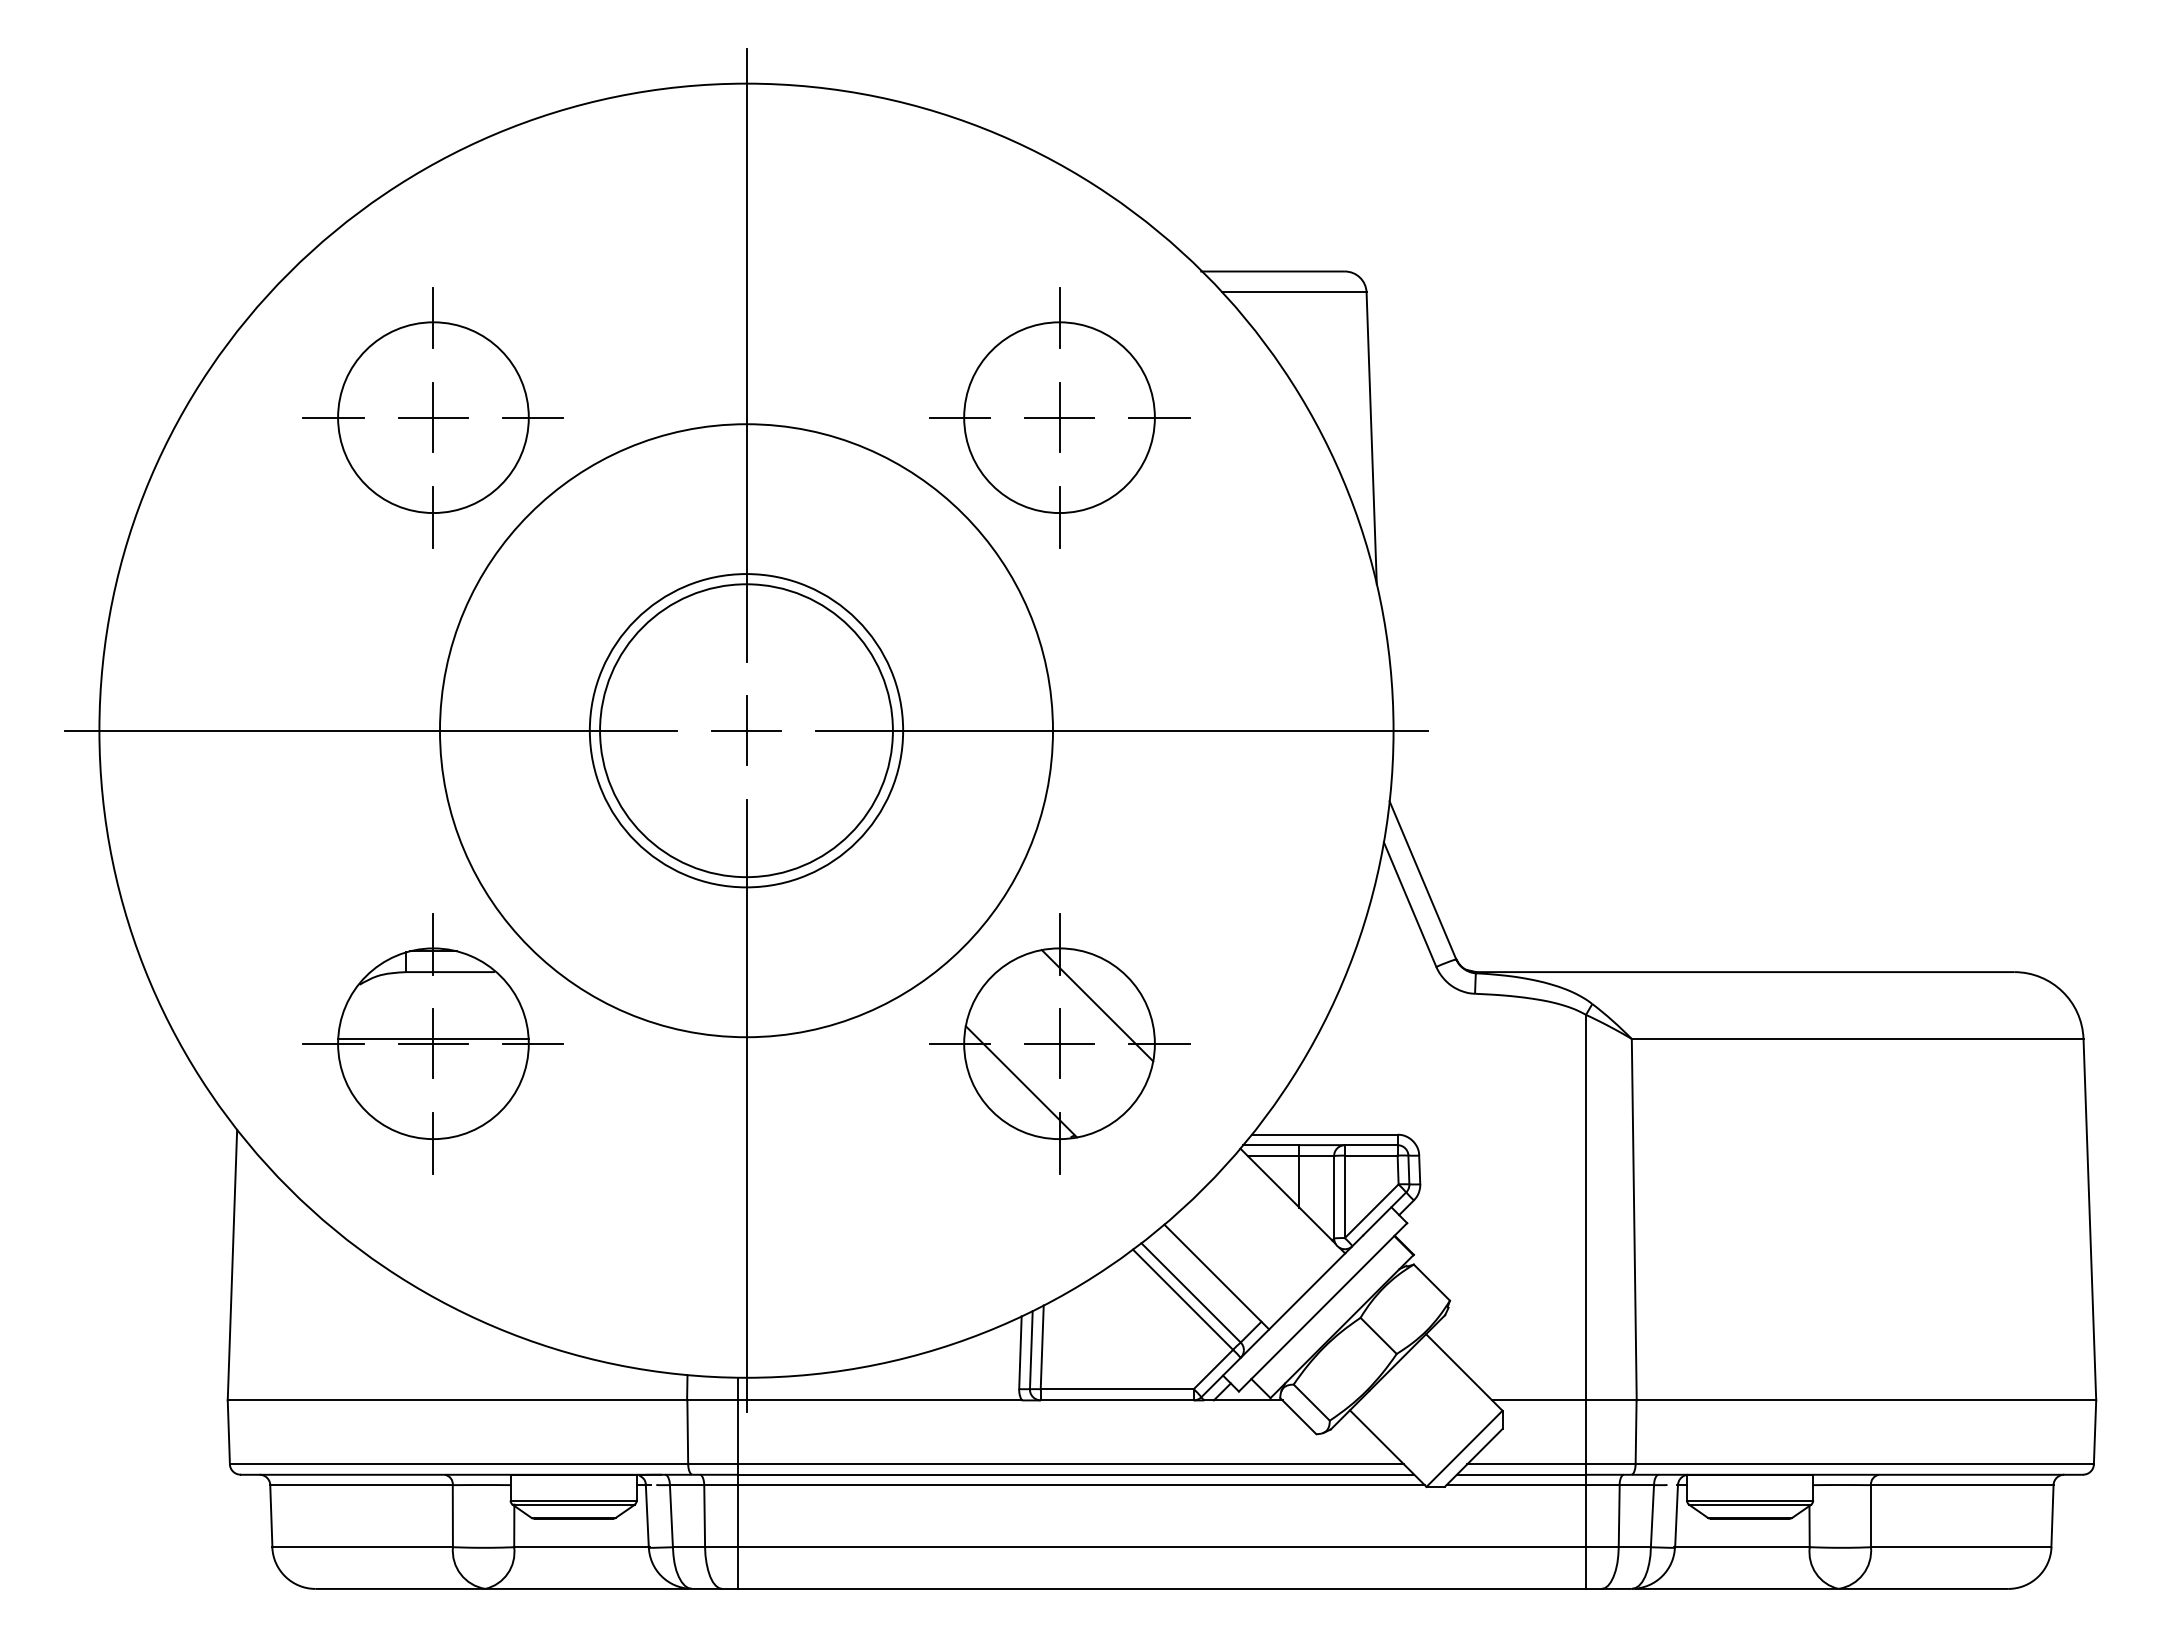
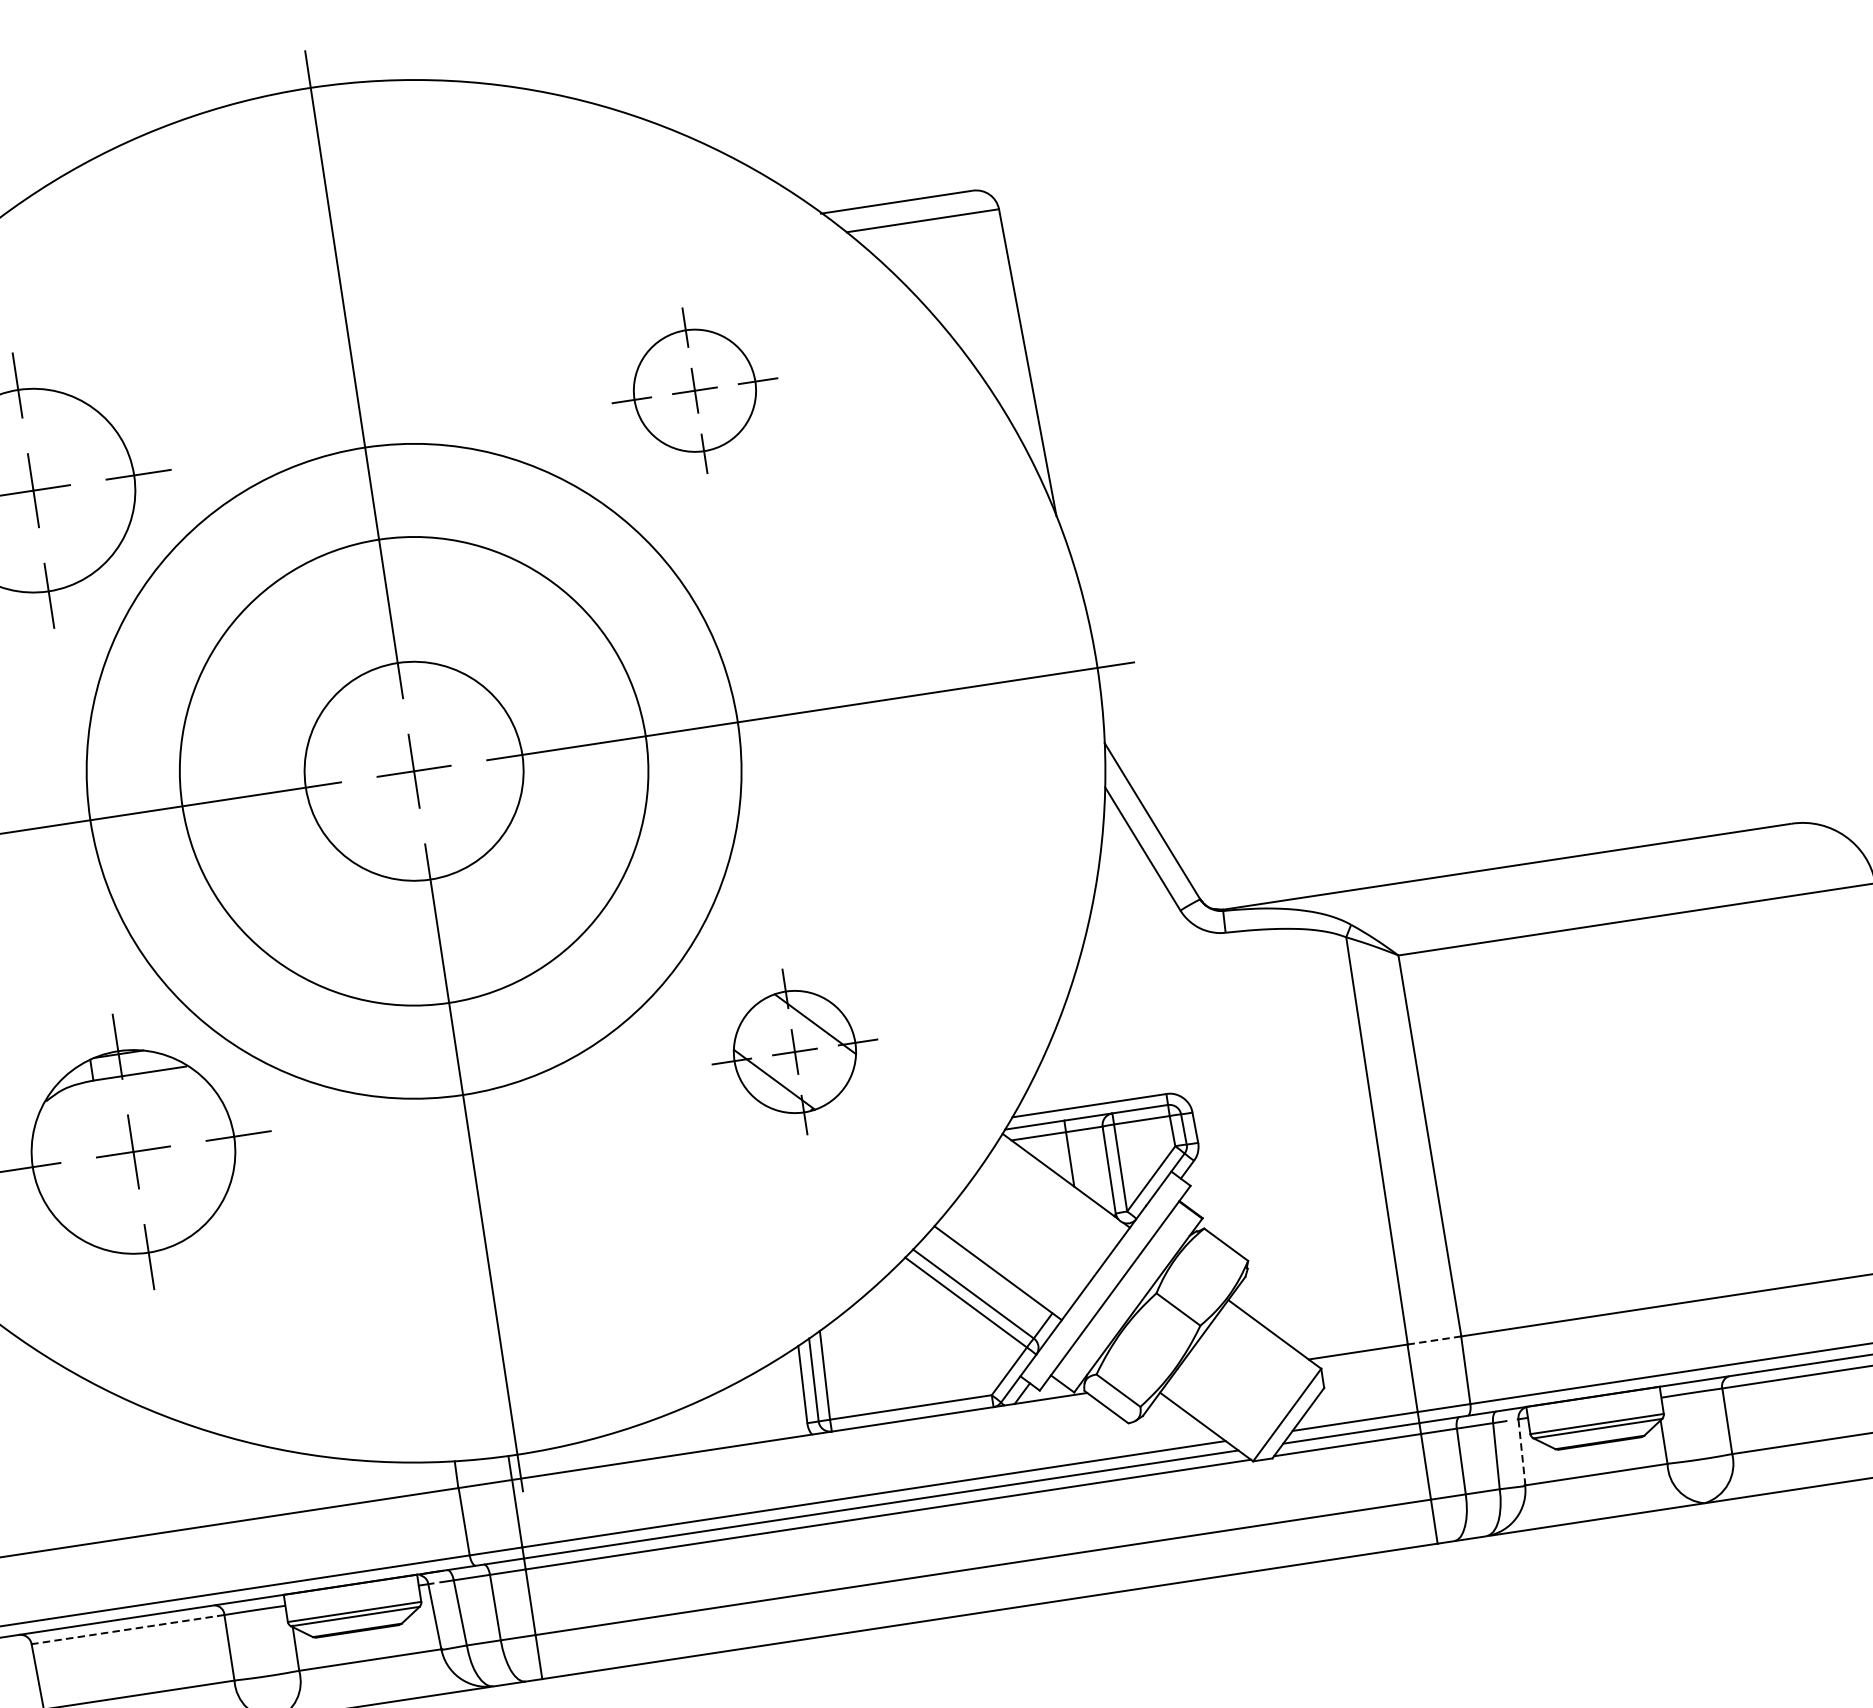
part: (1059, 417) -> (694, 390), size x0.6
circle: (746, 730) -> (414, 771), size x0.7
circle: (746, 730) -> (414, 771), size x1.4
line: (433, 1039) -> (132, 1147), removed
part: (1059, 1043) -> (794, 1051), size x0.6
line: (1610, 1400) -> (1433, 1340), solid -> dashed
line: (361, 1485) -> (128, 1629), solid -> dashed
line: (1676, 1516) -> (1521, 1452), solid -> dashed

